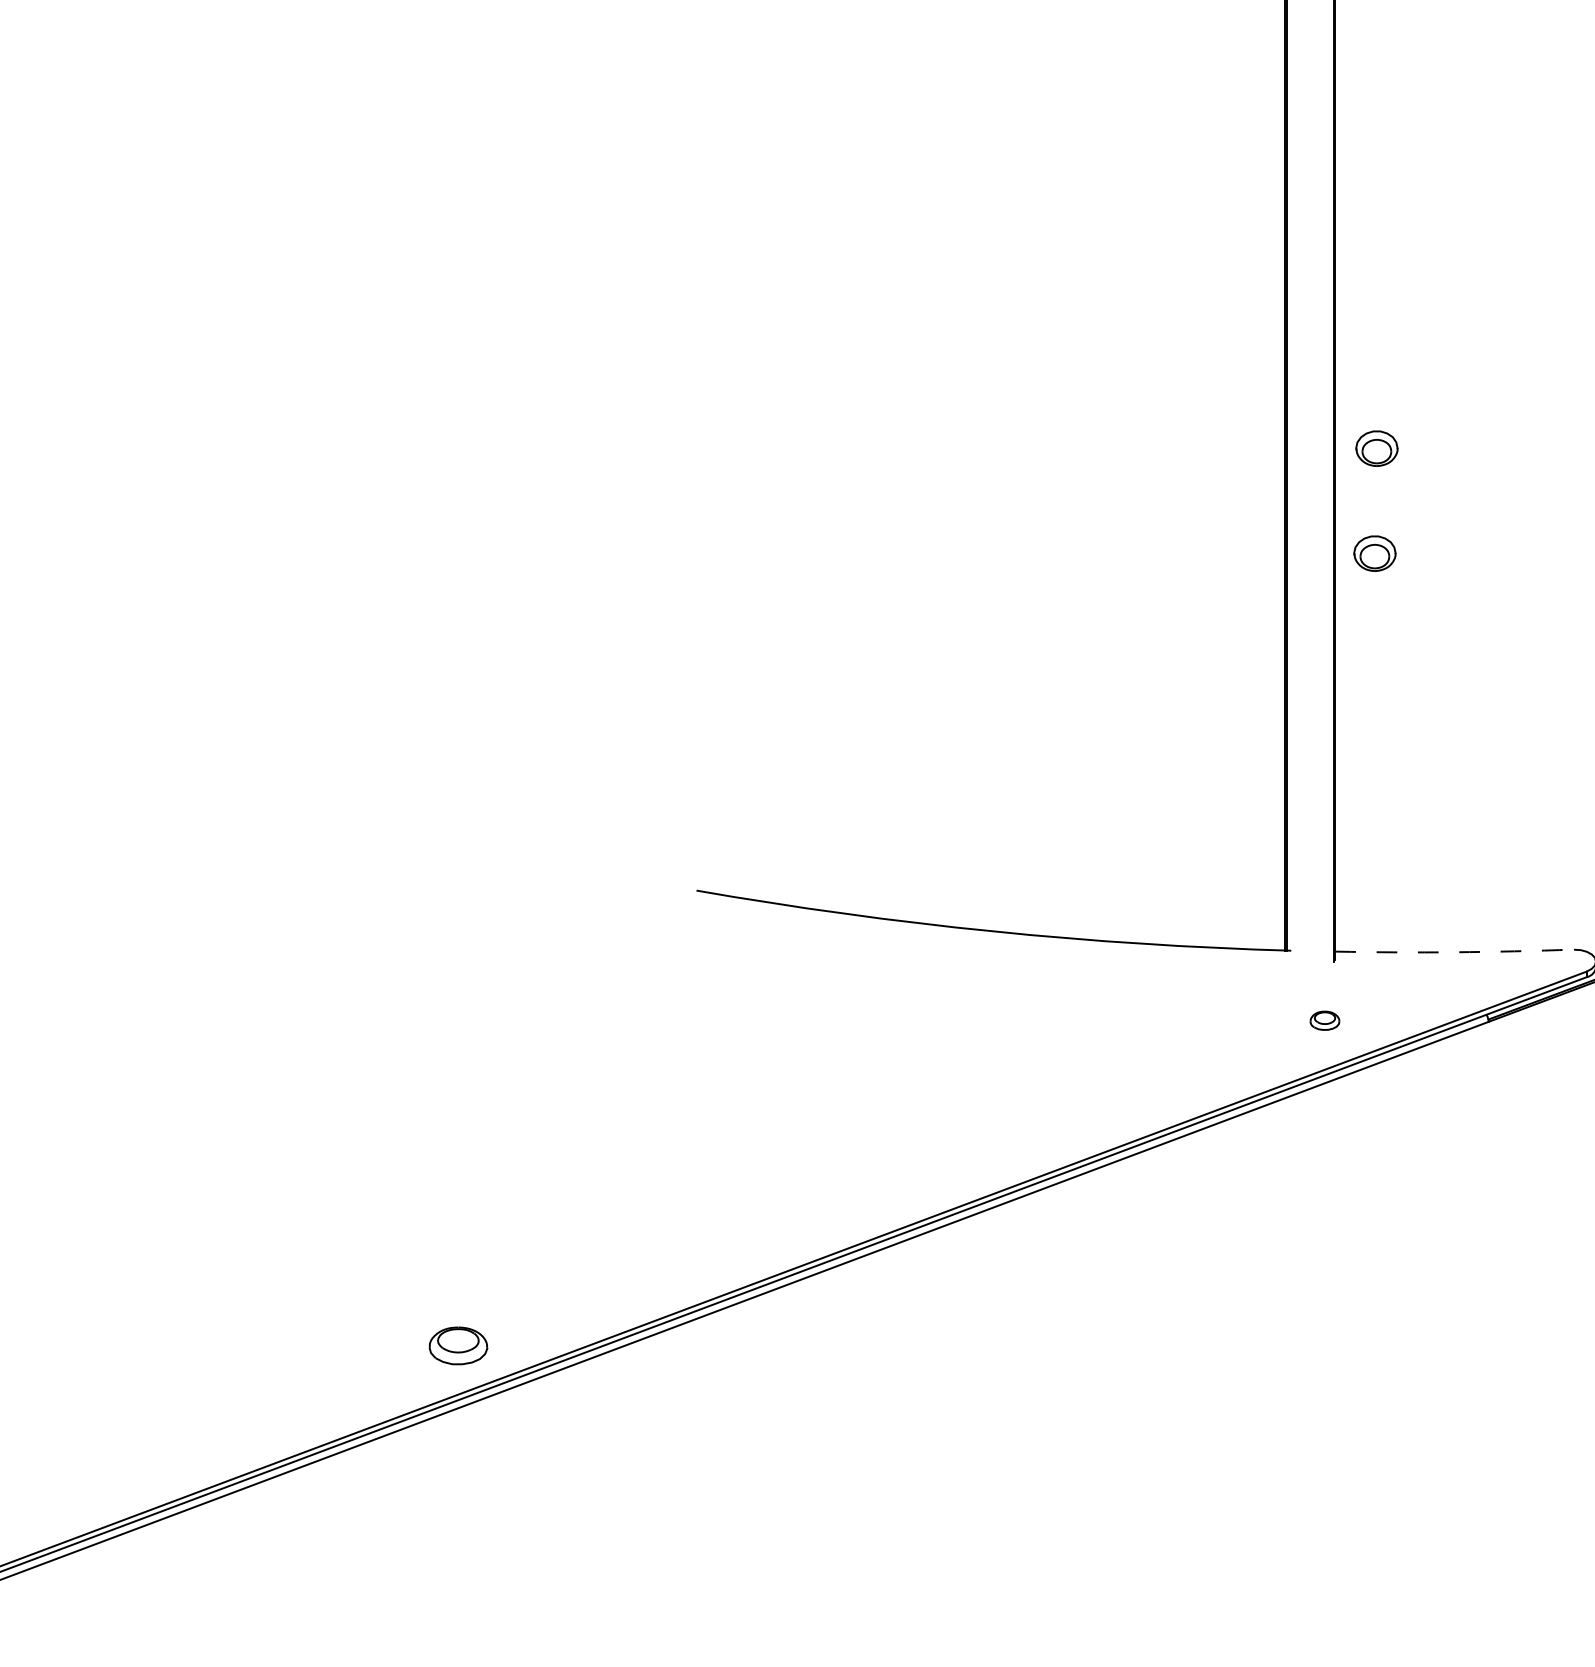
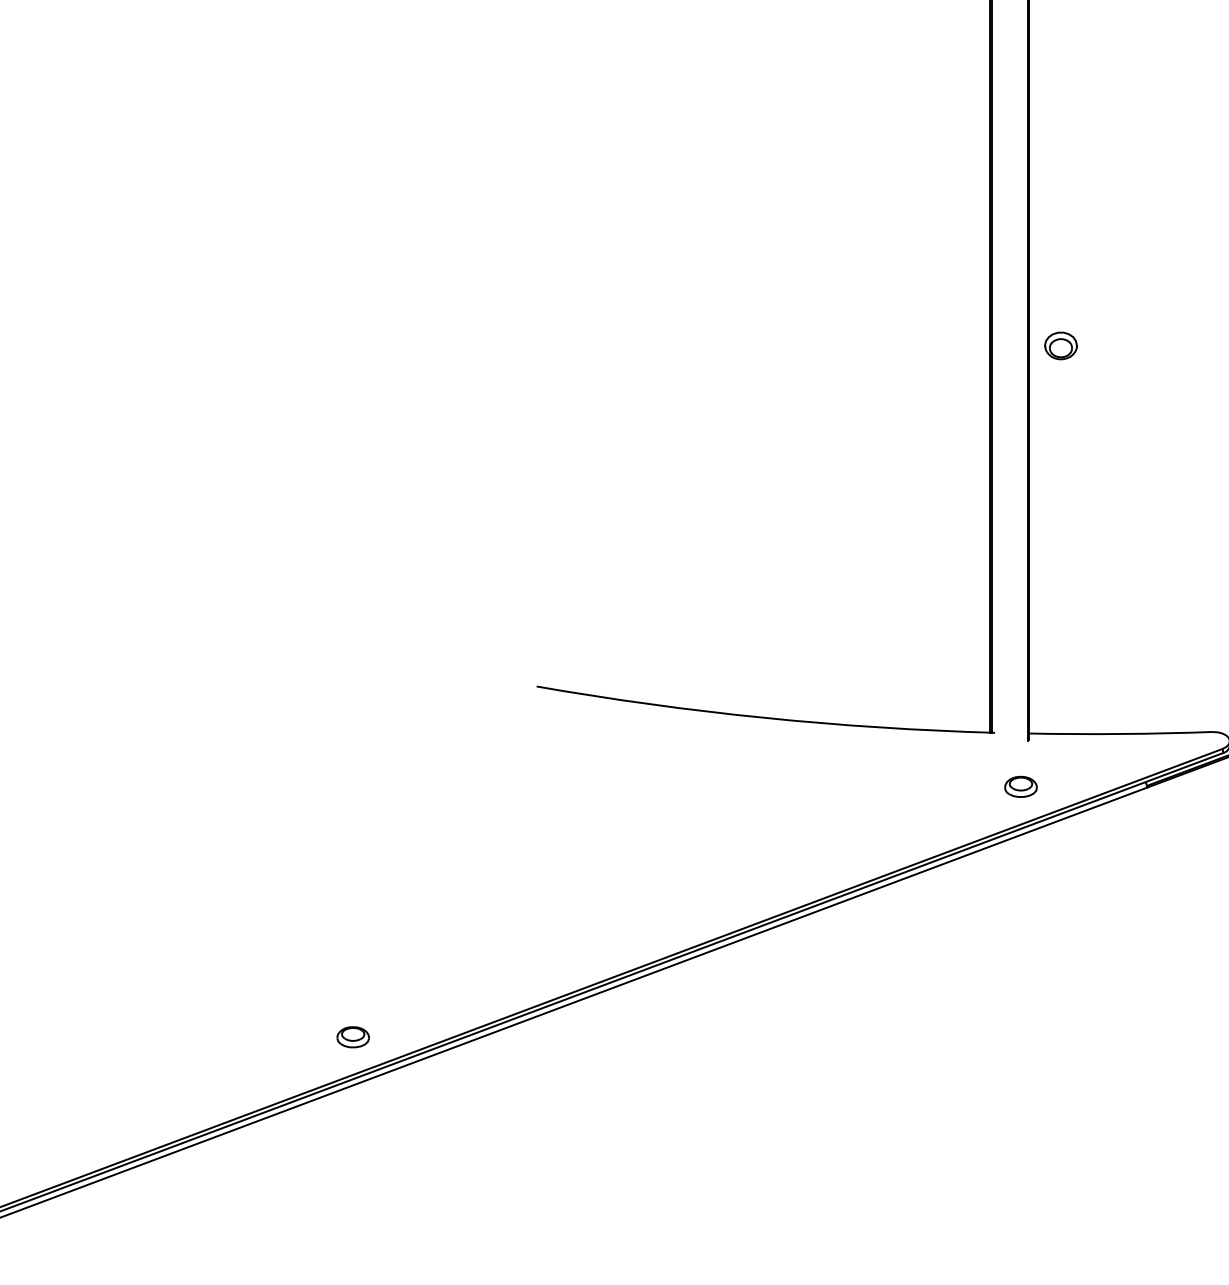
part: (1374, 553) -> (1059, 426), removed
arc: (1454, 952) -> (1120, 734), dashed -> solid
part: (1324, 1020) -> (1020, 786), size x1.43
part: (458, 1345) -> (353, 1037), size x0.71

